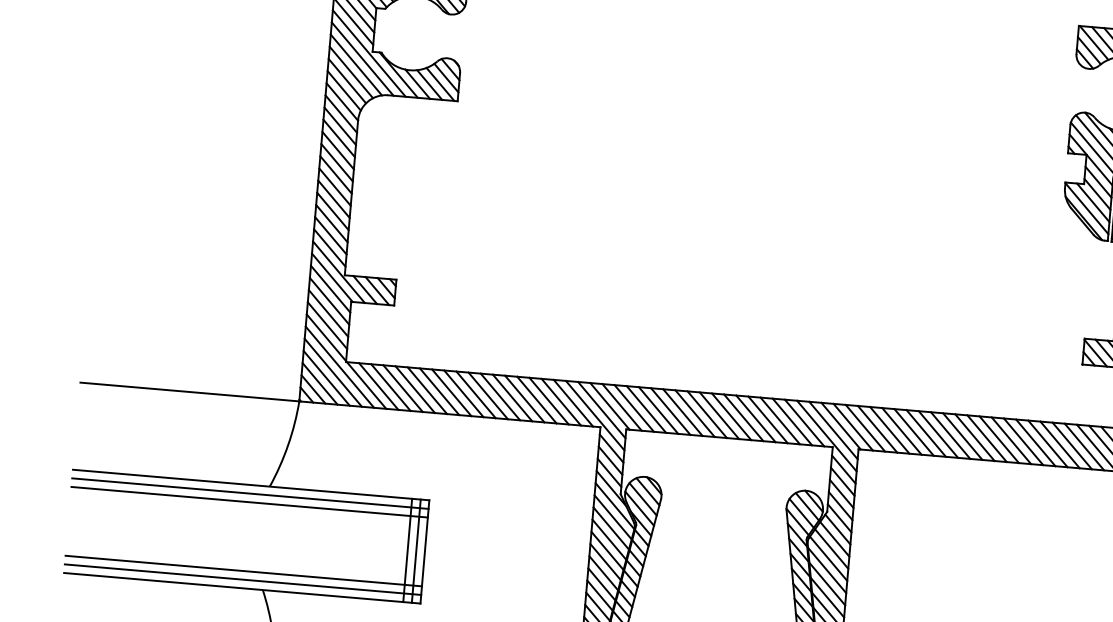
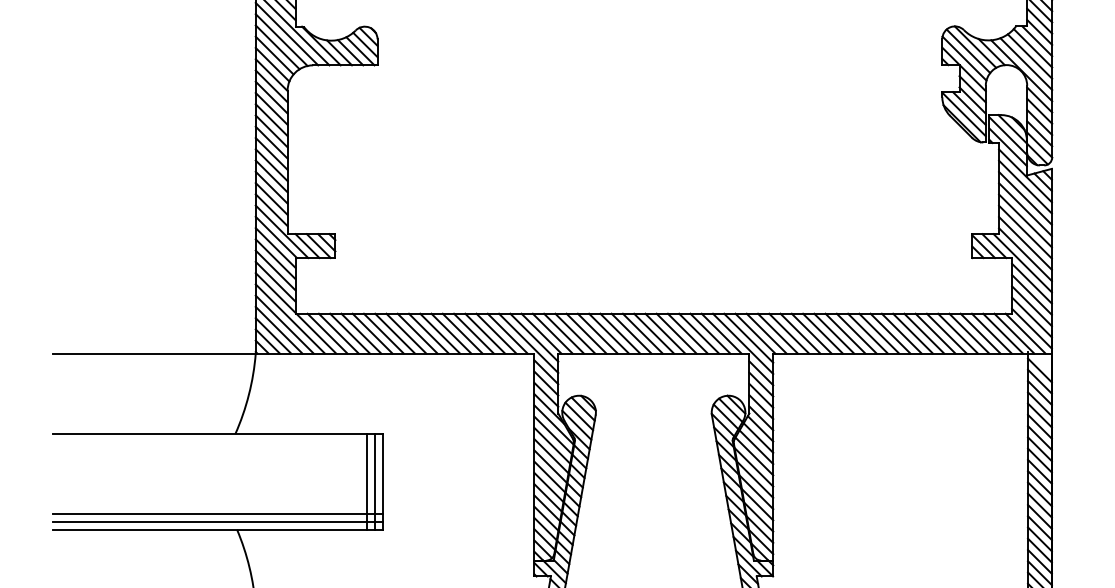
line: (249, 493) -> (217, 442), removed
line: (249, 502) -> (217, 450), removed

